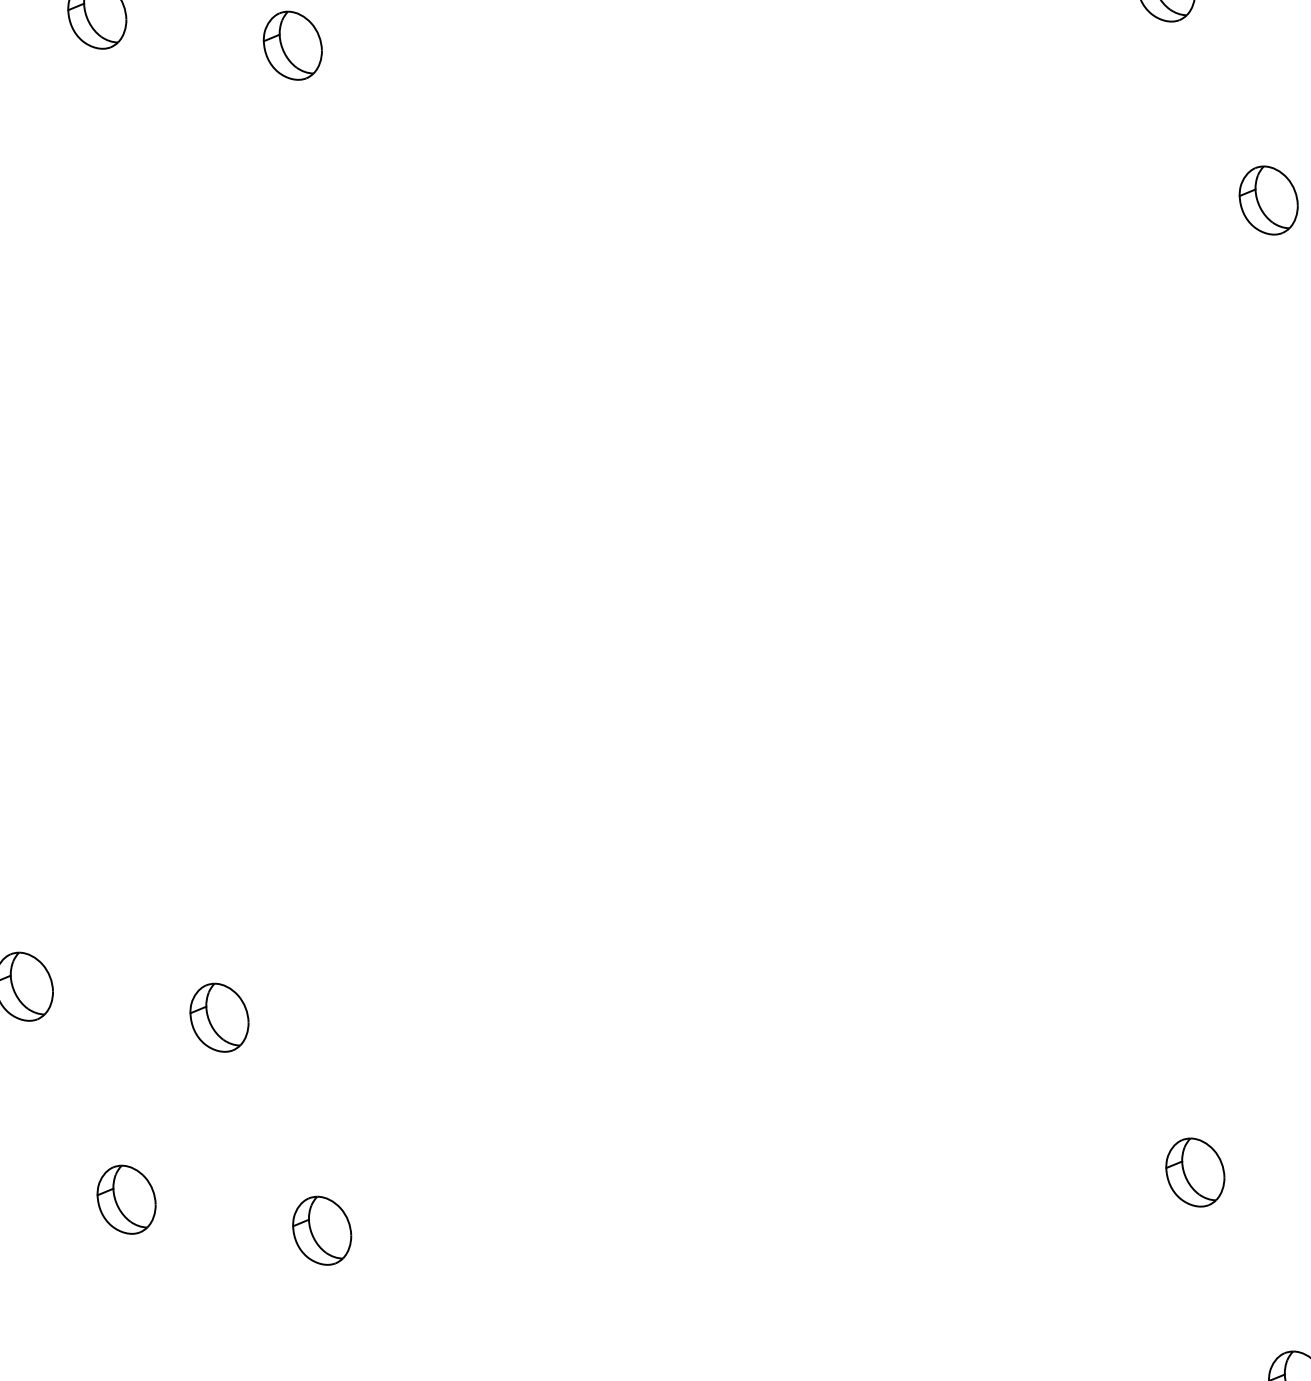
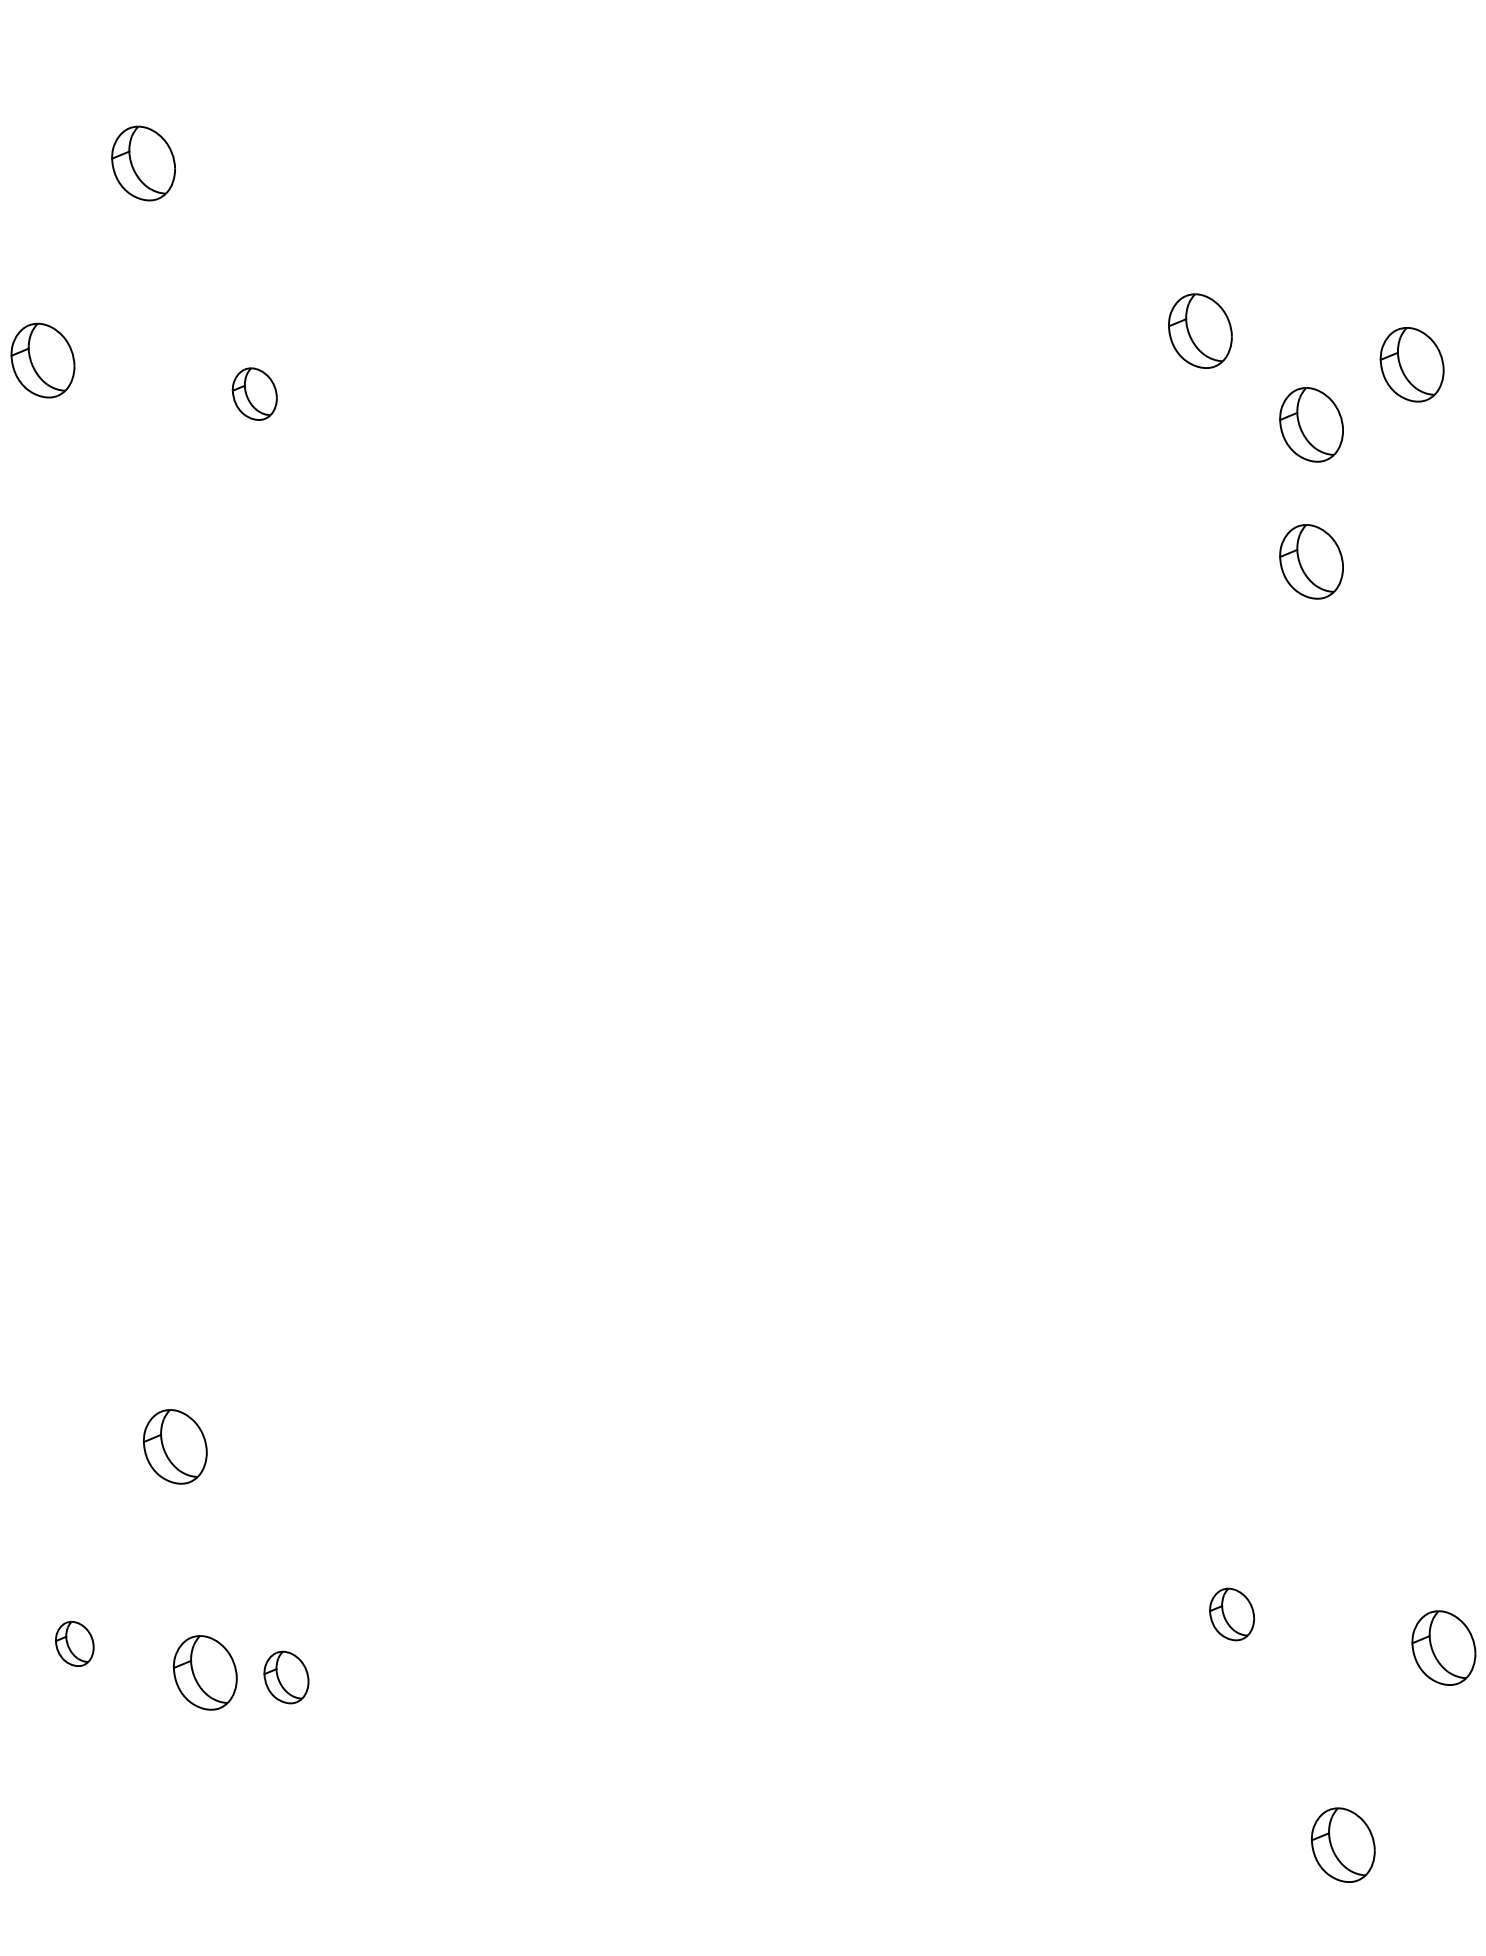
part: (292, 45) -> (254, 393), size x0.7
part: (1268, 73) -> (1311, 424), added
part: (1194, 1172) -> (1231, 1614), size x0.7
part: (126, 1199) -> (74, 1643), size x0.6
part: (246, 1226) -> (204, 1672), added
part: (322, 1230) -> (286, 1677), size x0.7

